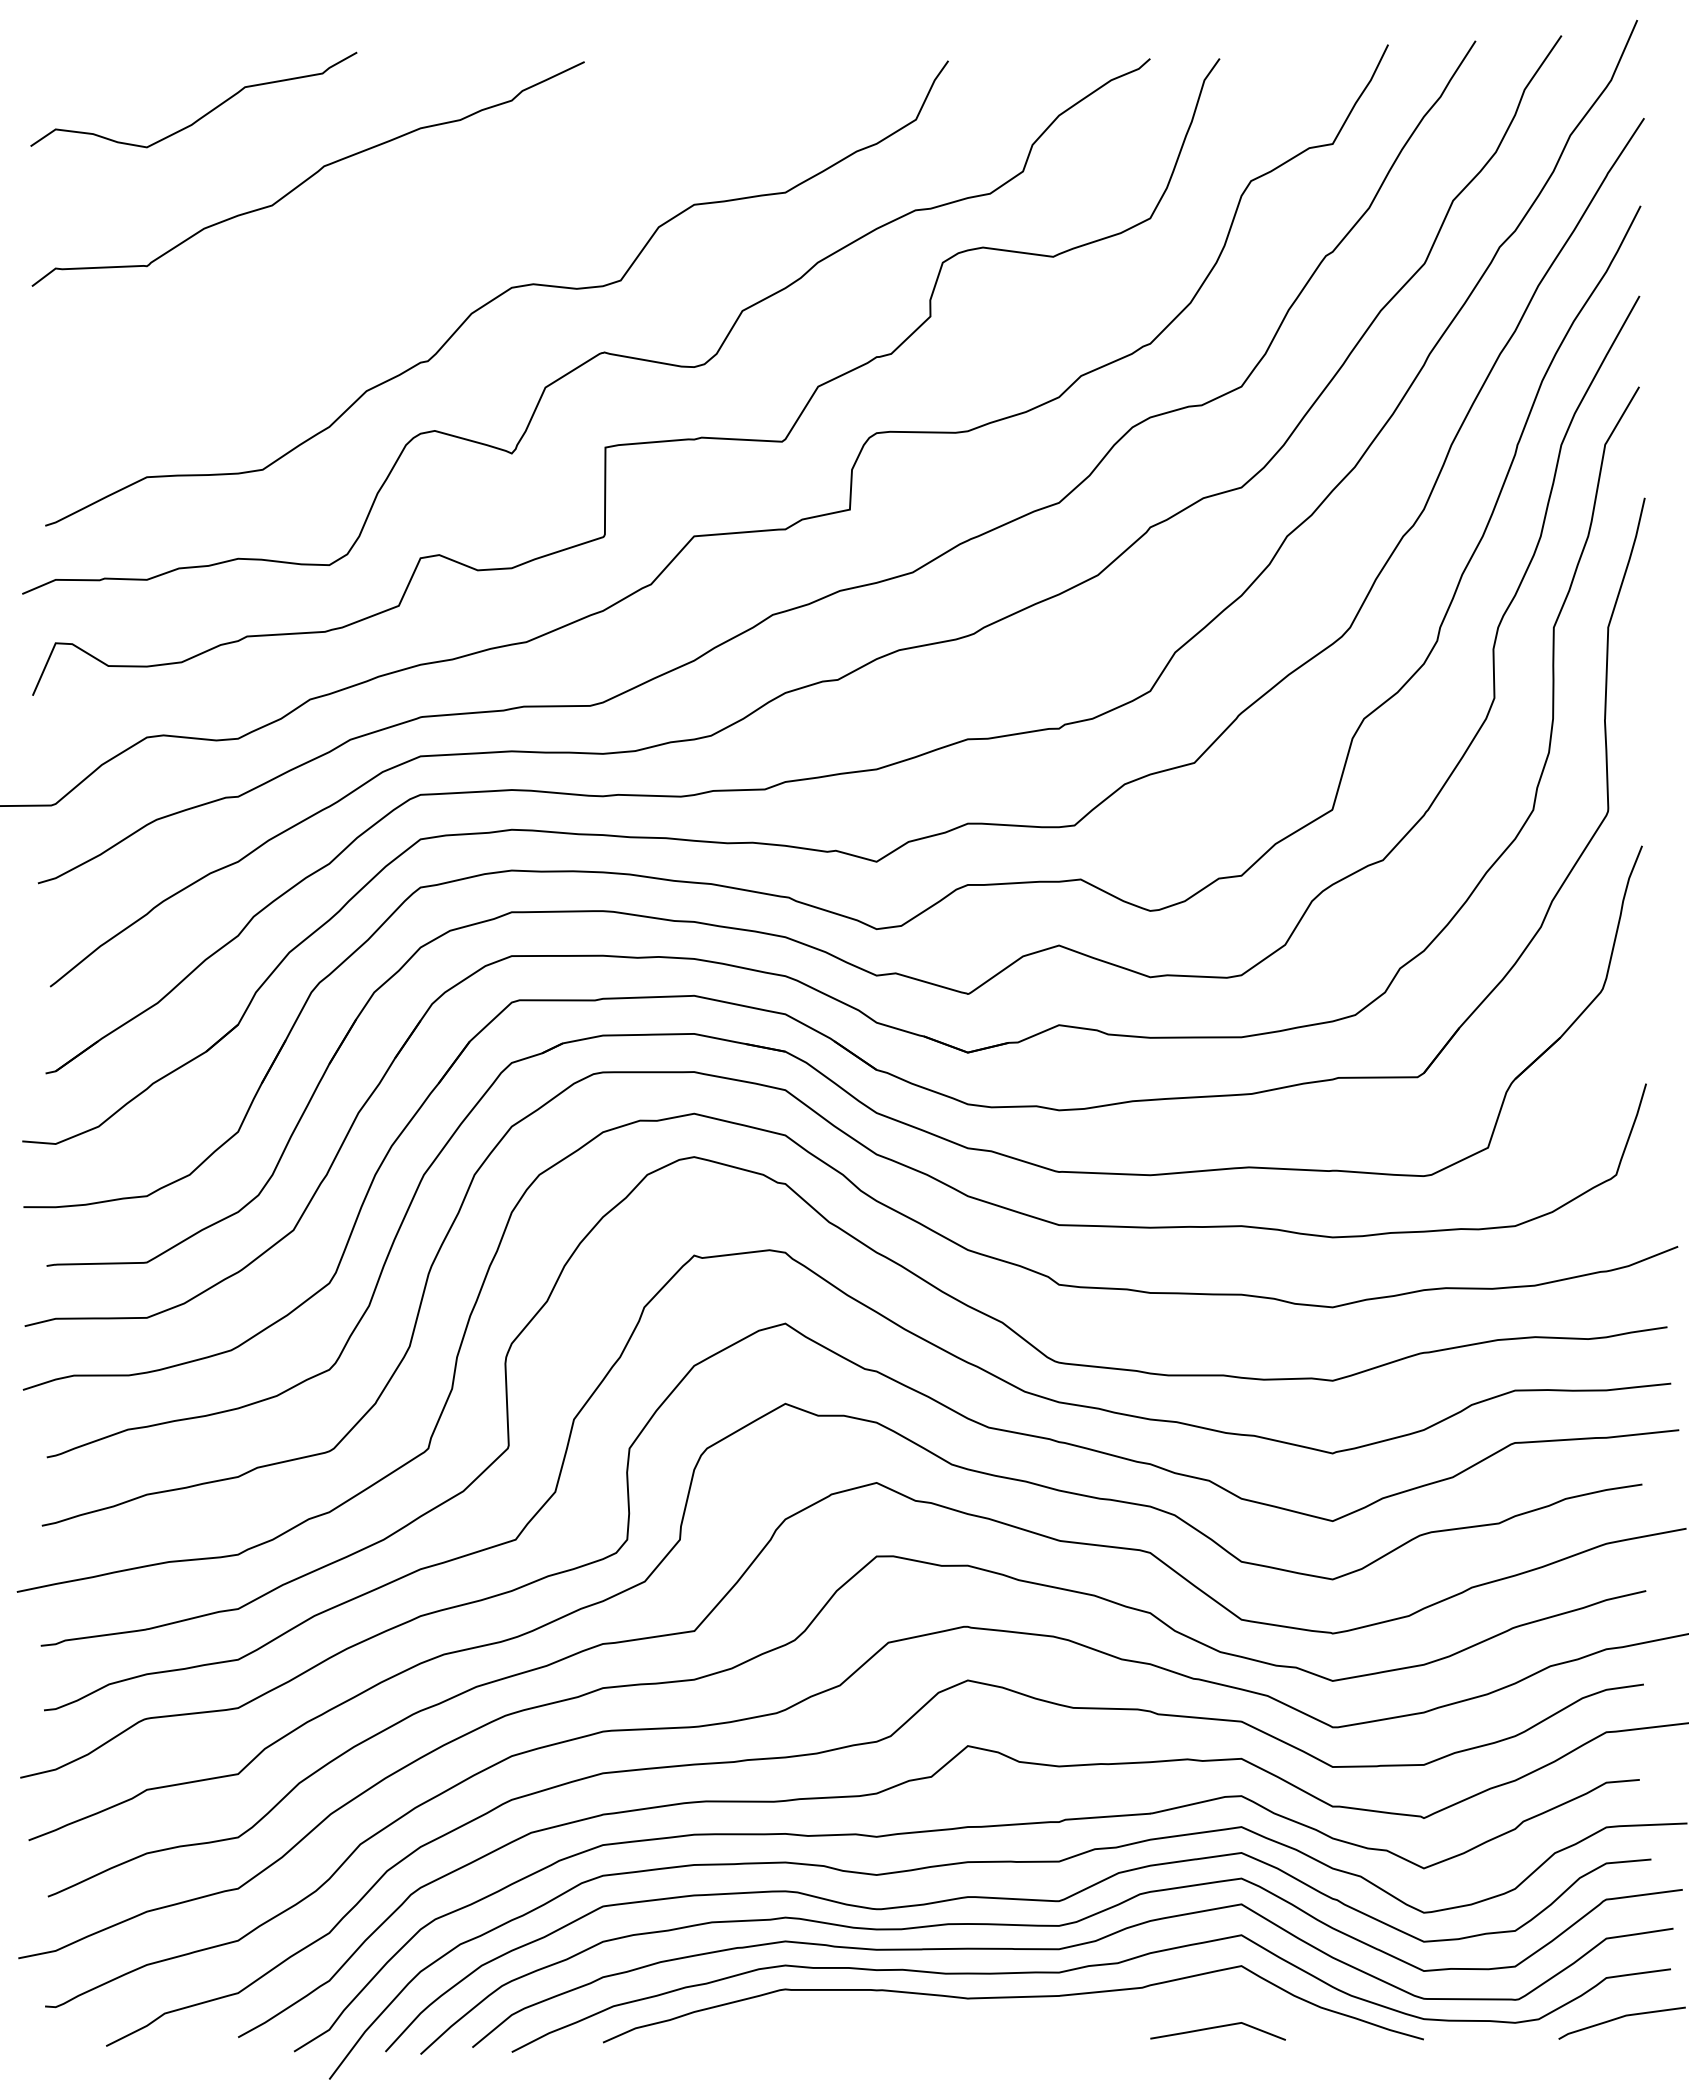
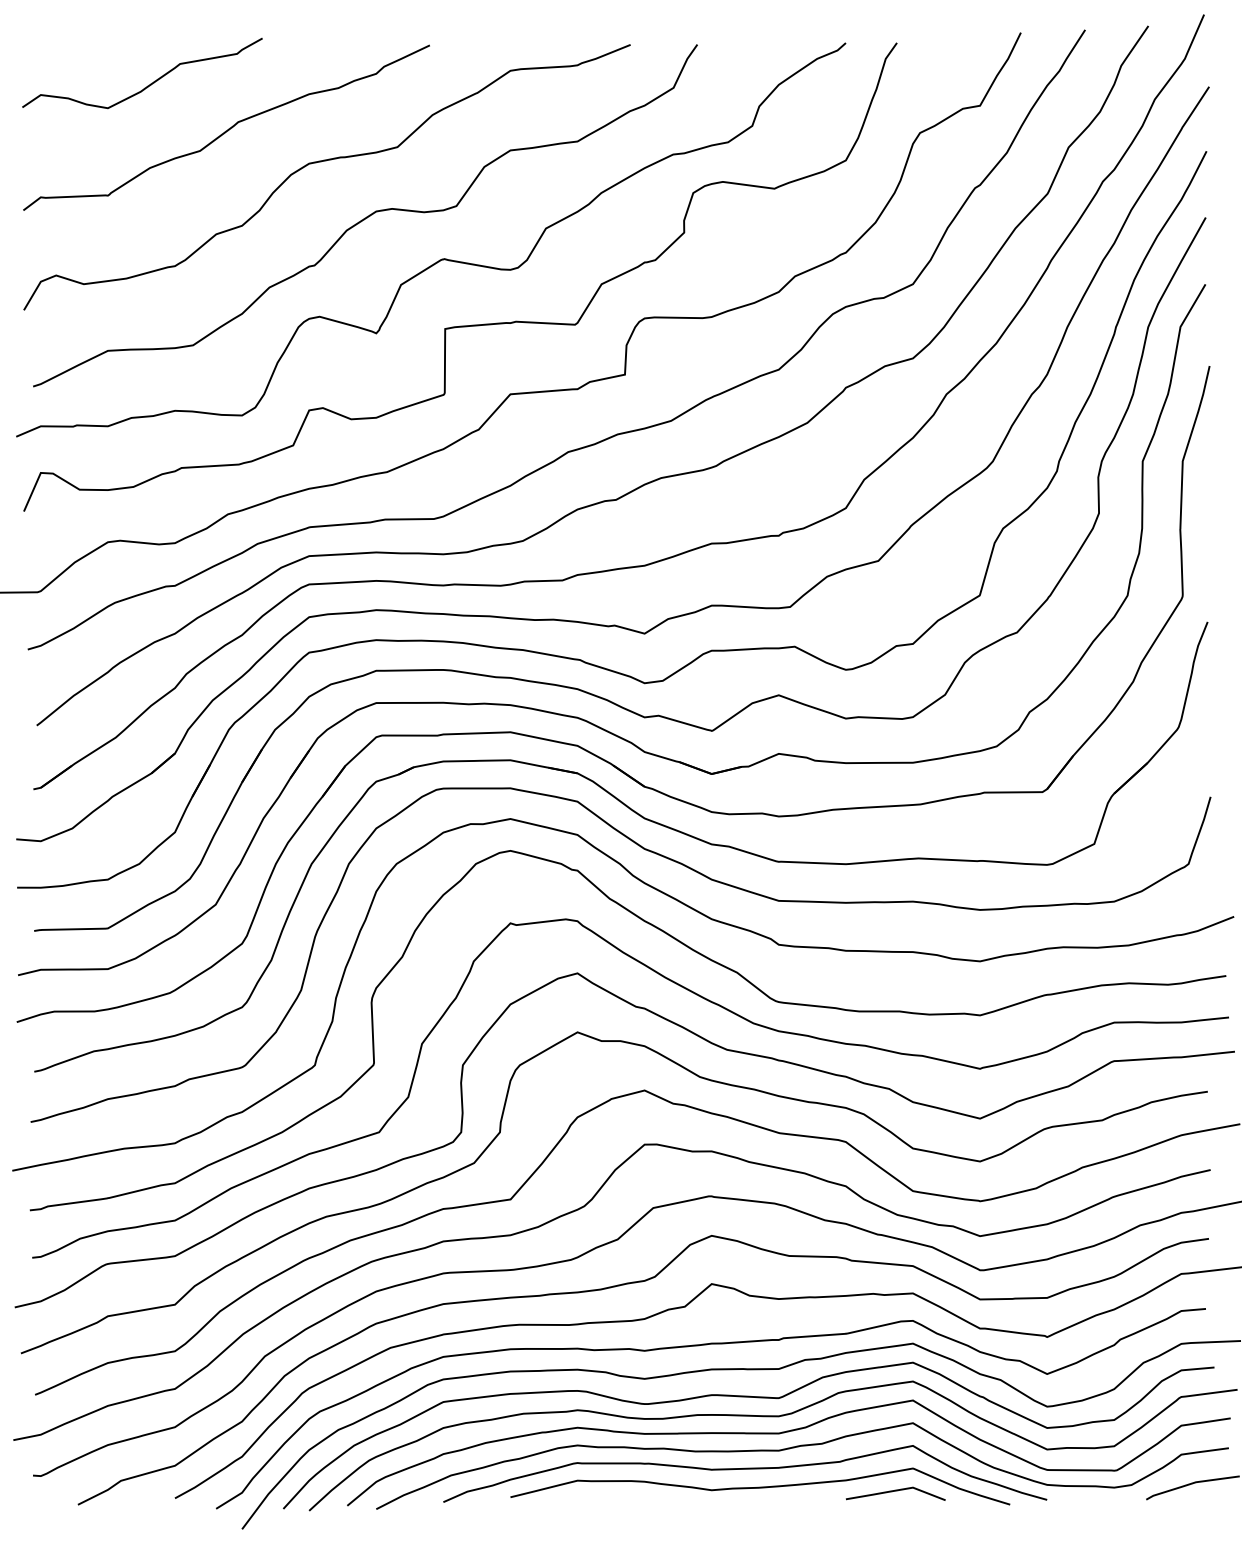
curve: (438, 220) -> (322, 162), added
curve: (1033, 2022) -> (760, 1487), added

